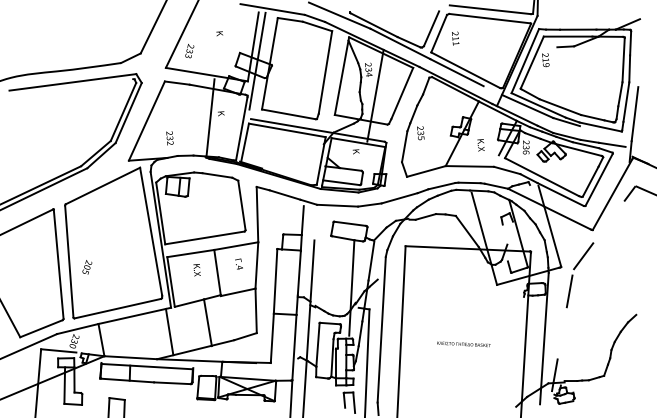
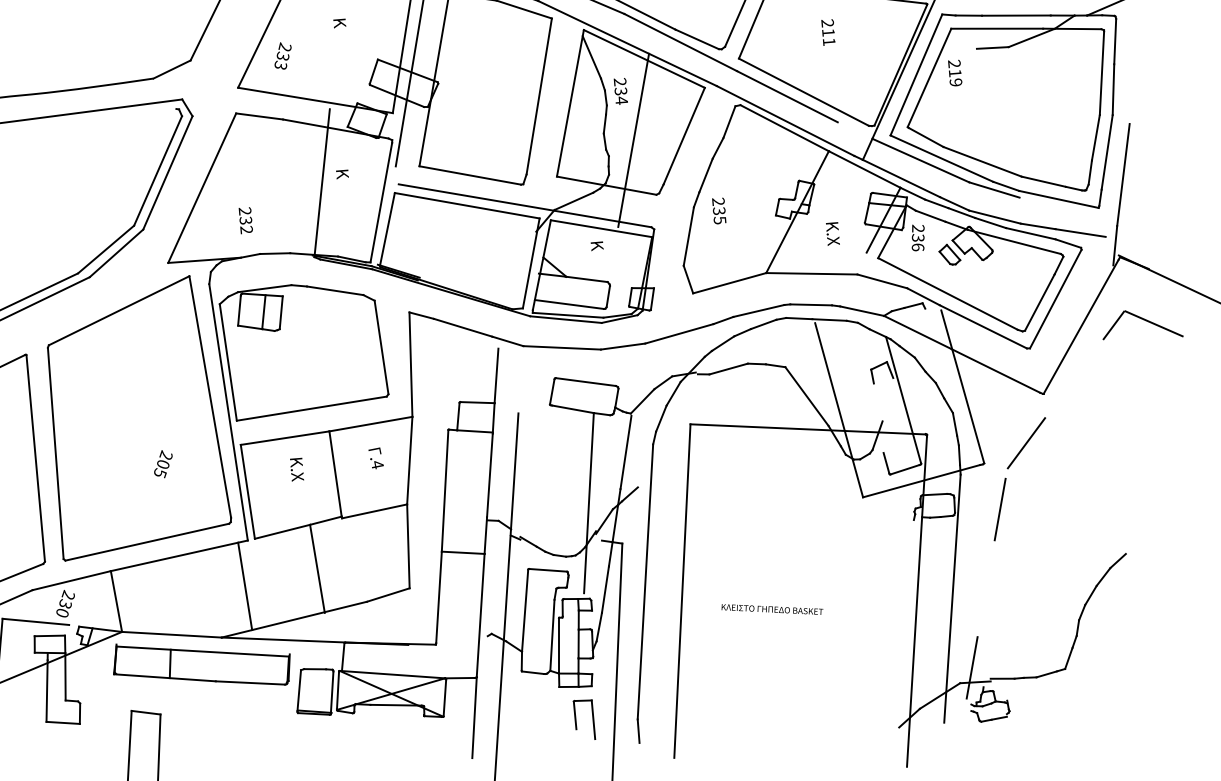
text: (455, 38) -> (828, 32), moved
text: (87, 267) -> (163, 464), moved
text: (463, 344) -> (771, 609), moved

